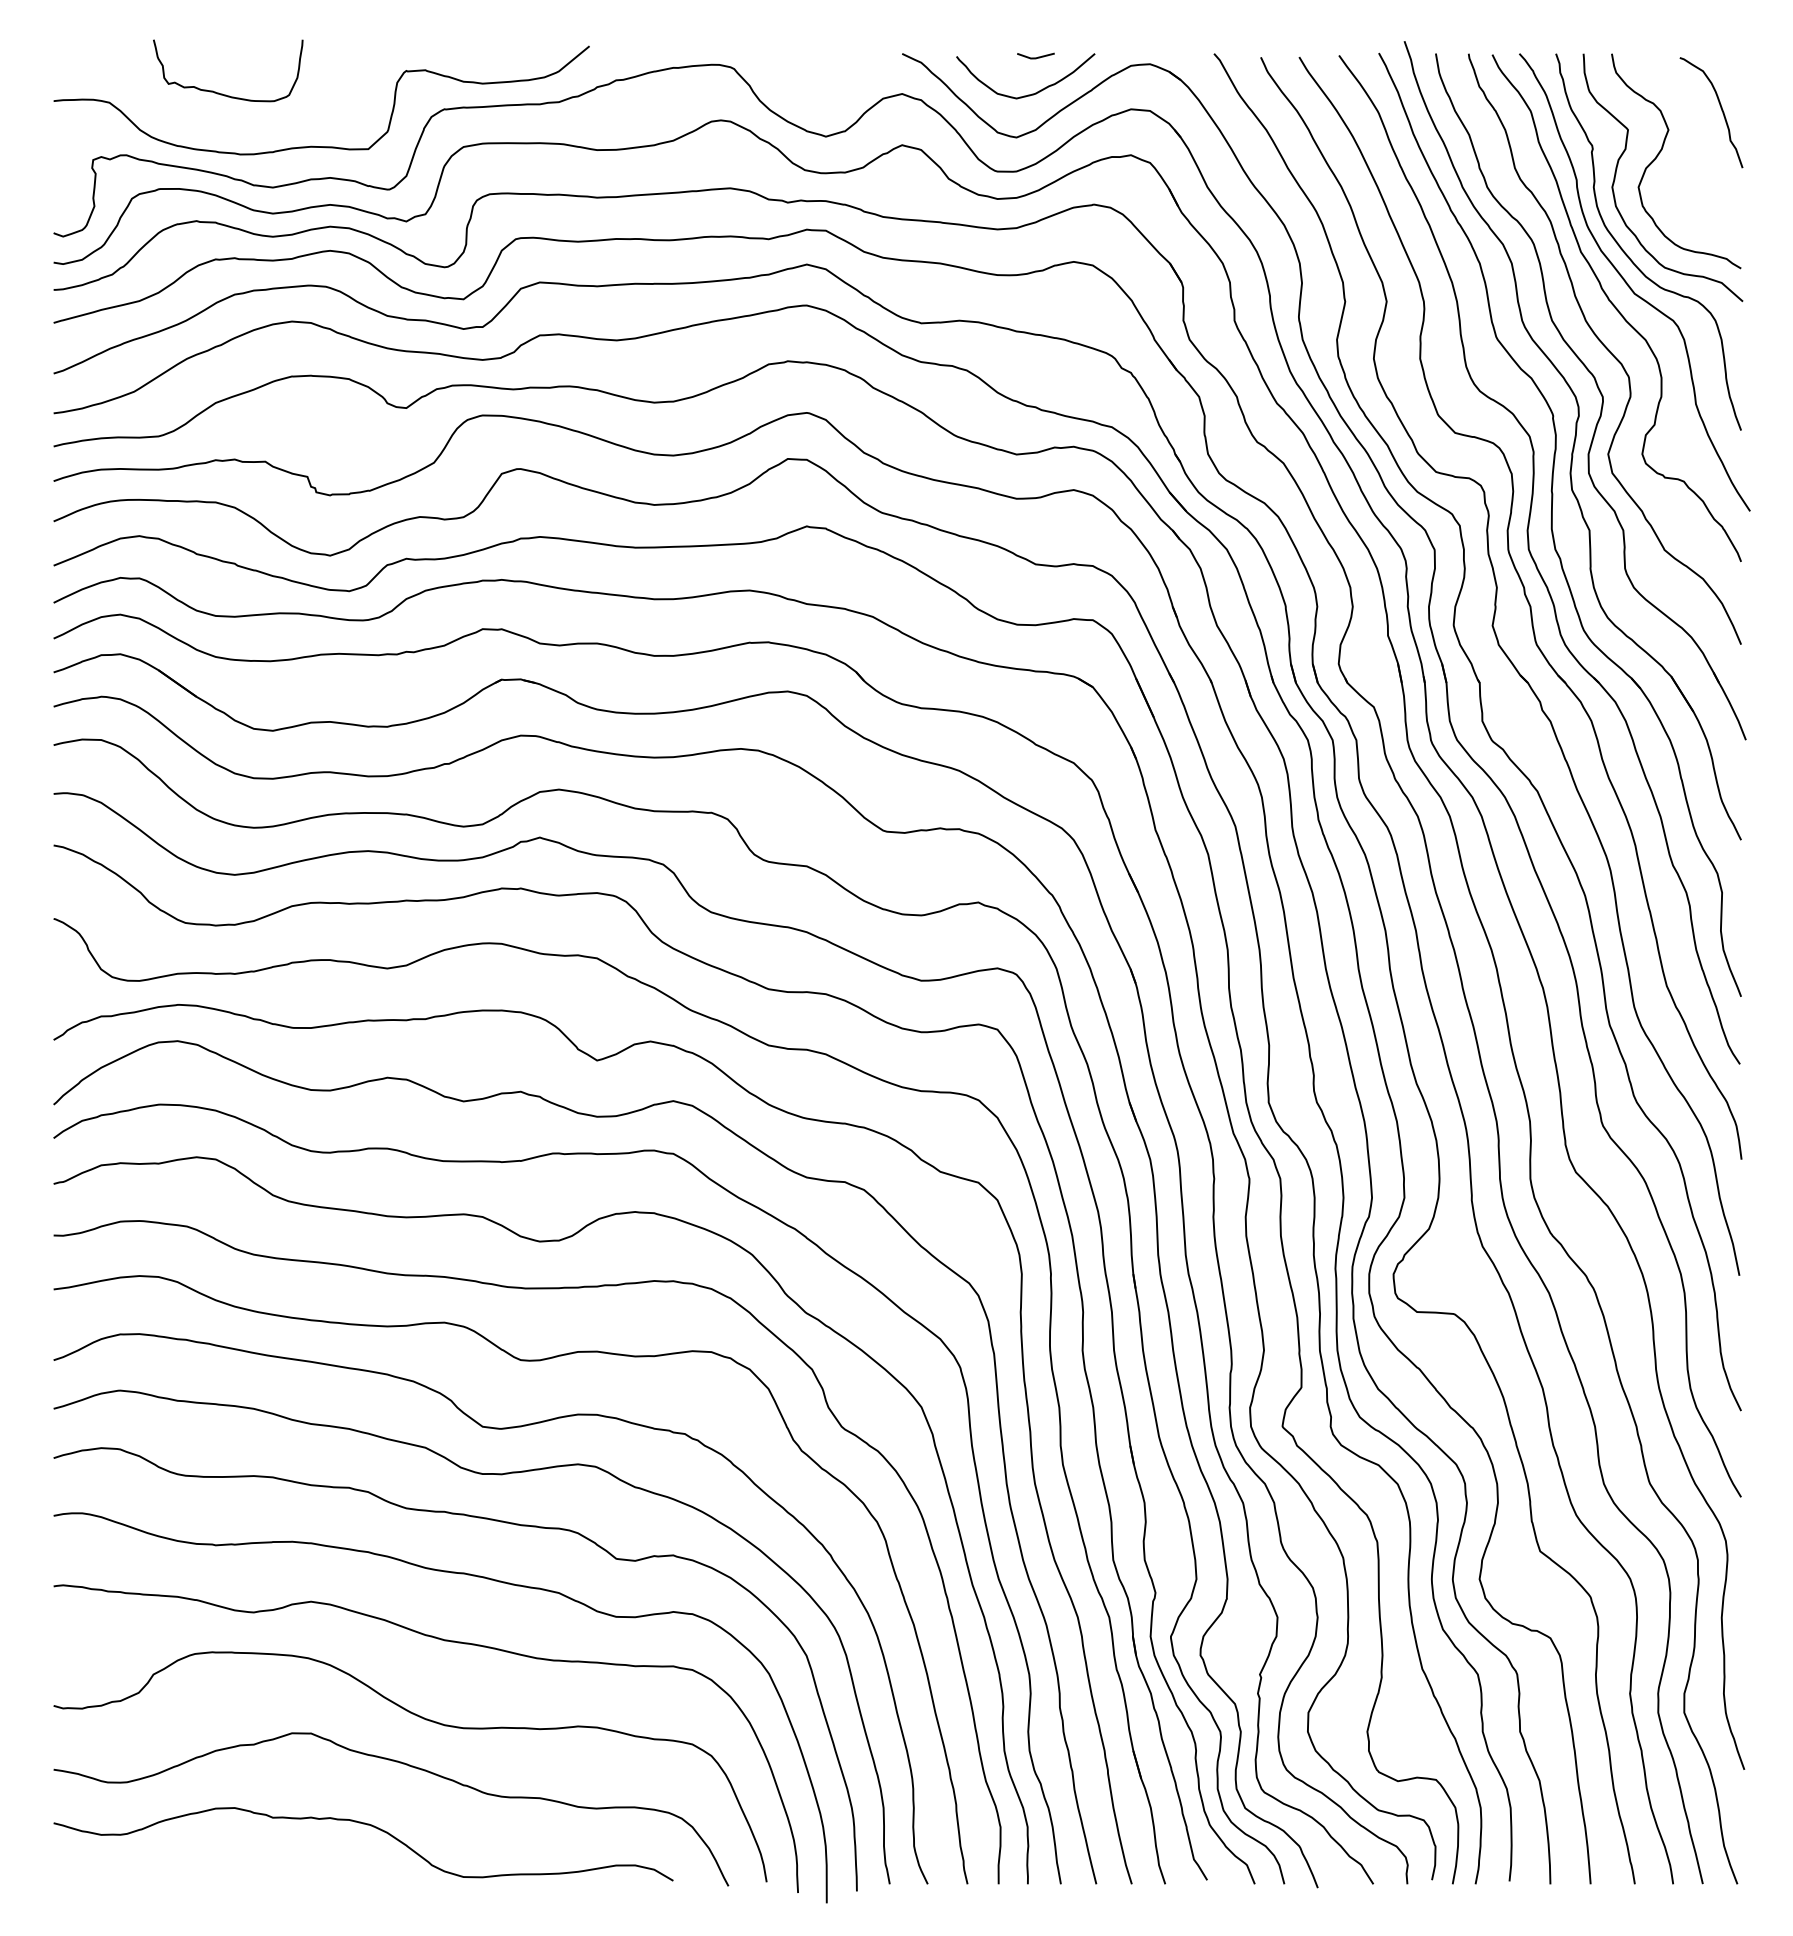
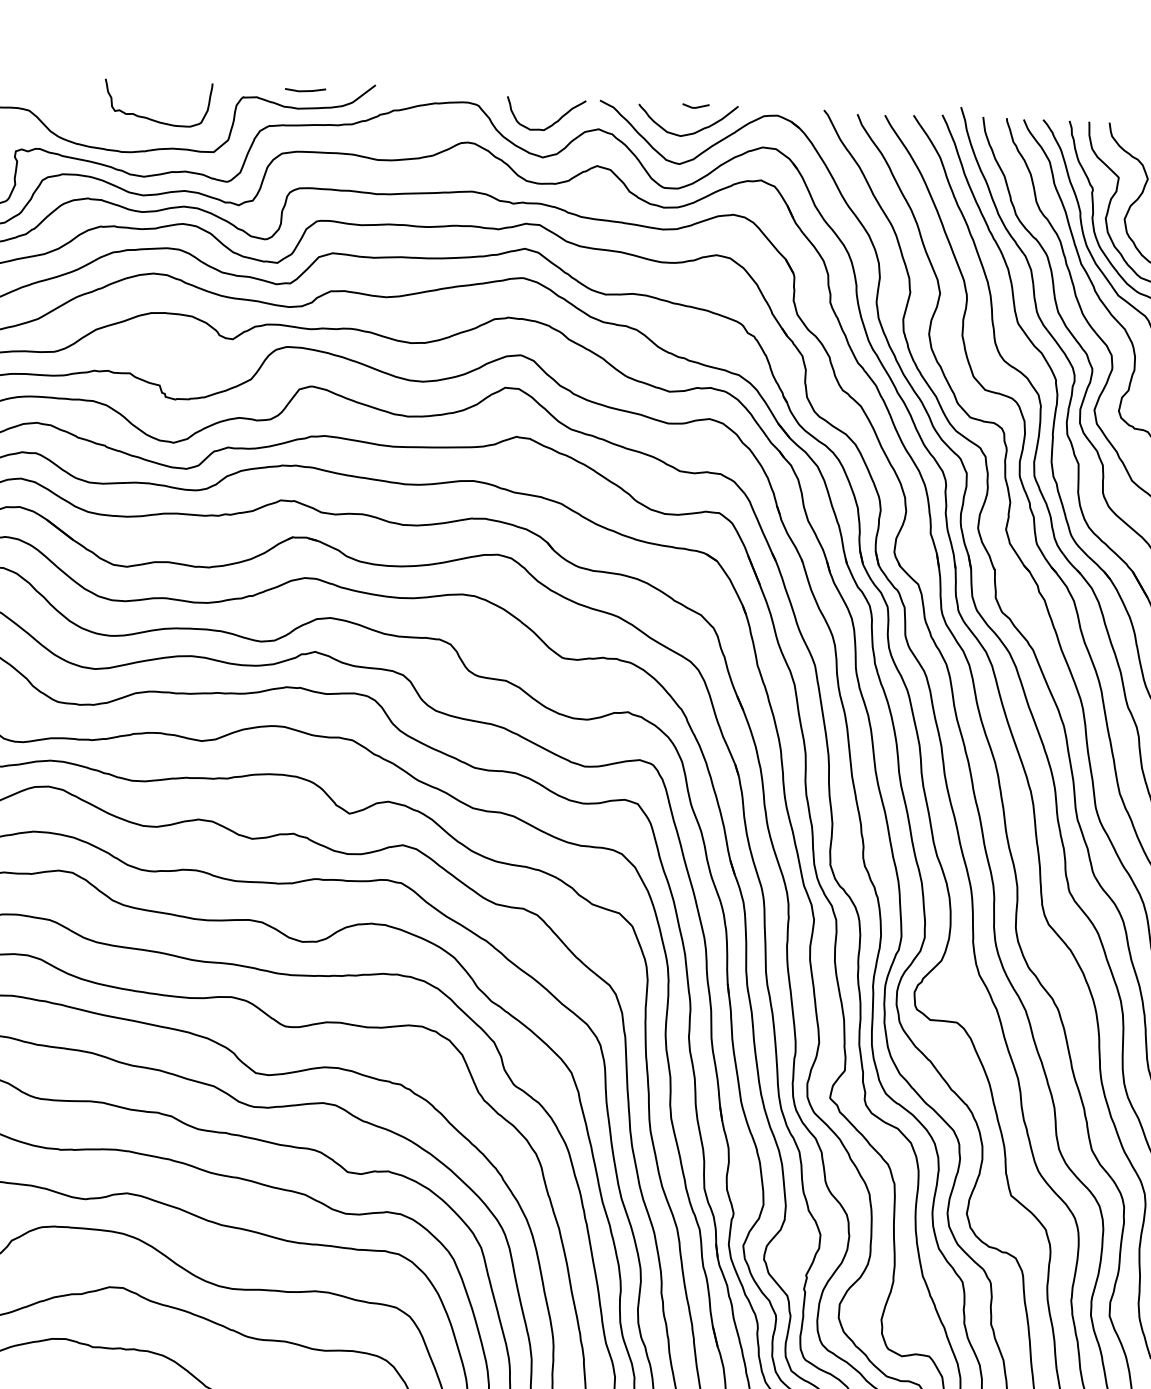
line: (492, 57) -> (305, 90), added
curve: (839, 87) -> (553, 122), added
curve: (222, 93) -> (153, 119), moved

